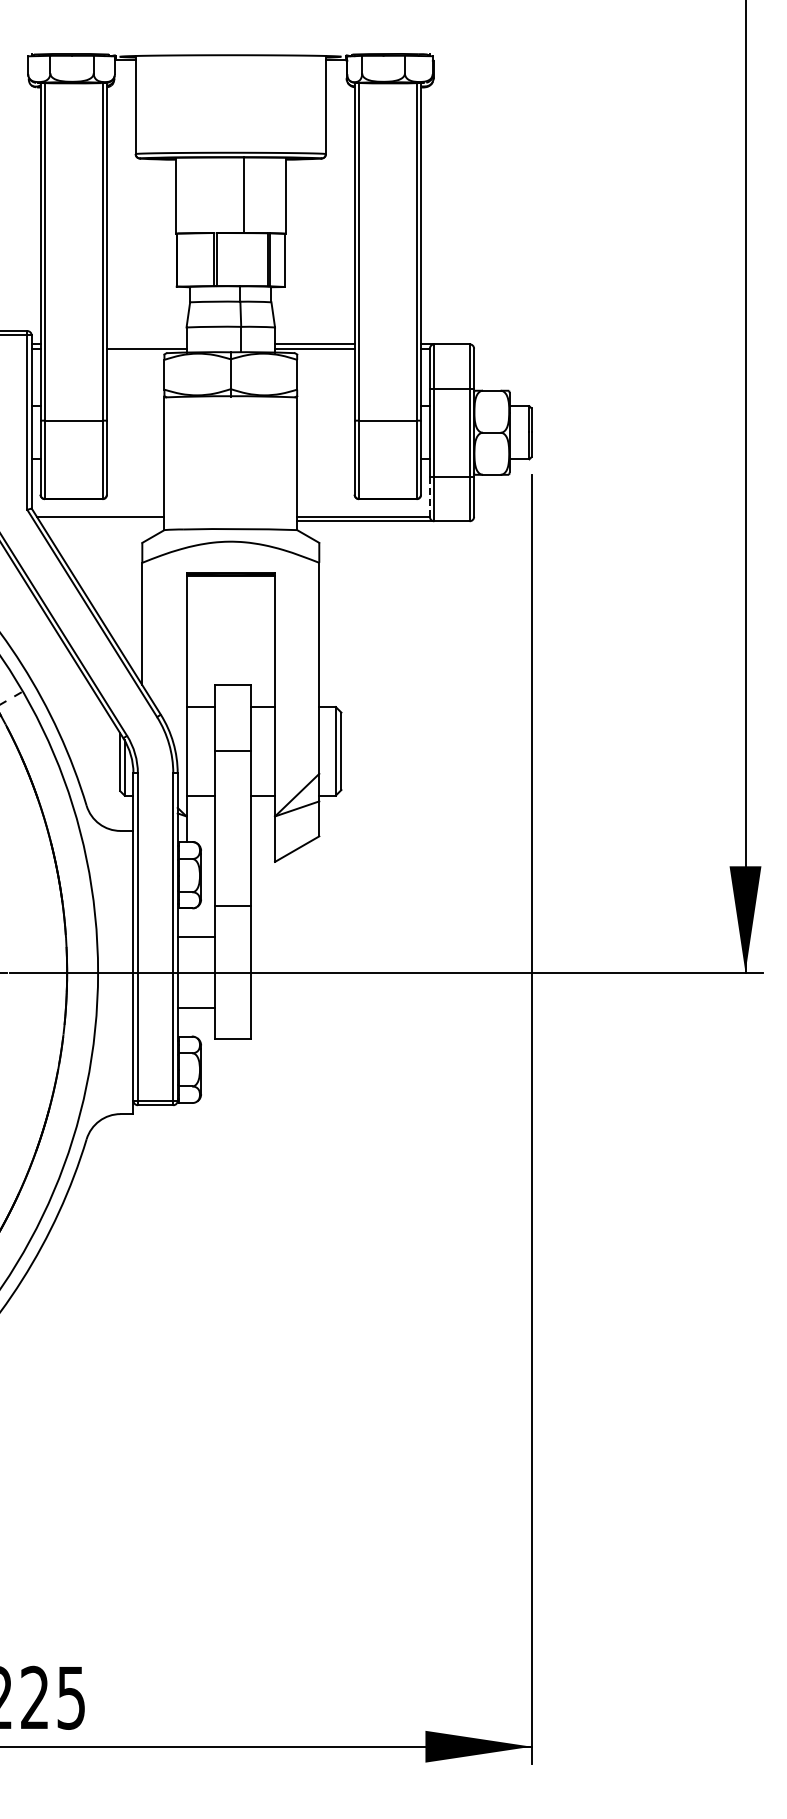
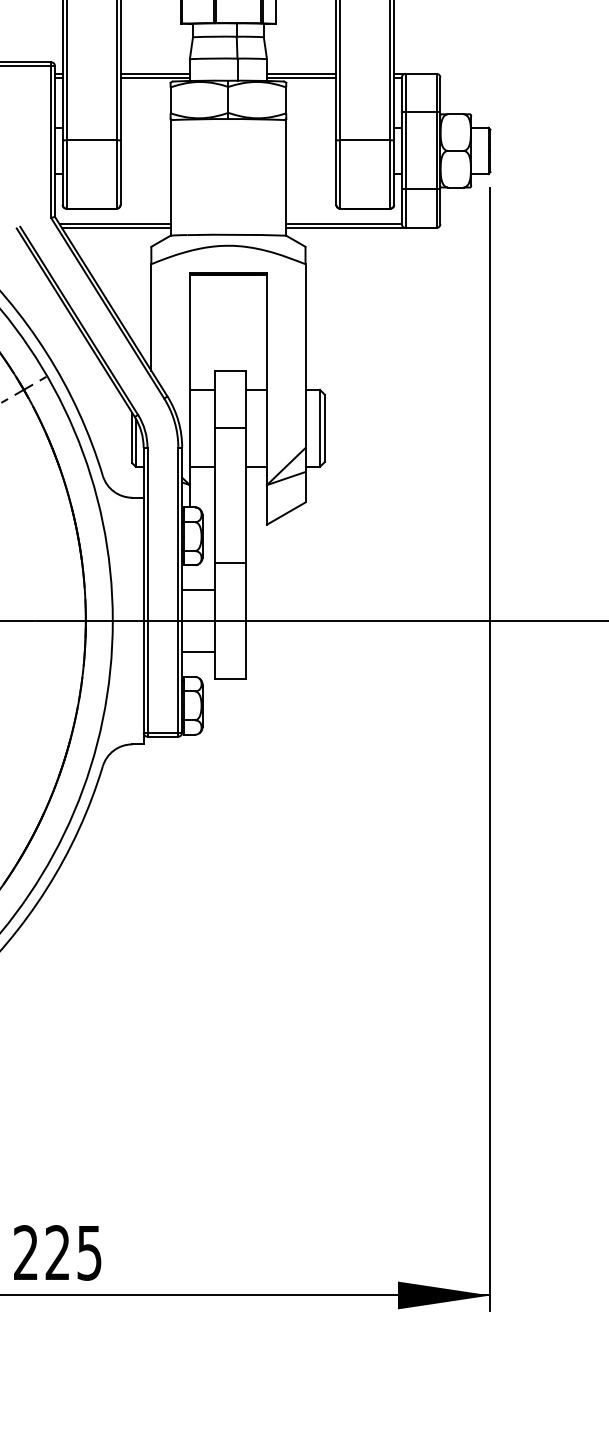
line: (146, 344) -> (154, 74), added
line: (429, 496) -> (401, 206), dashed -> solid
line: (101, 521) -> (115, 228), added

